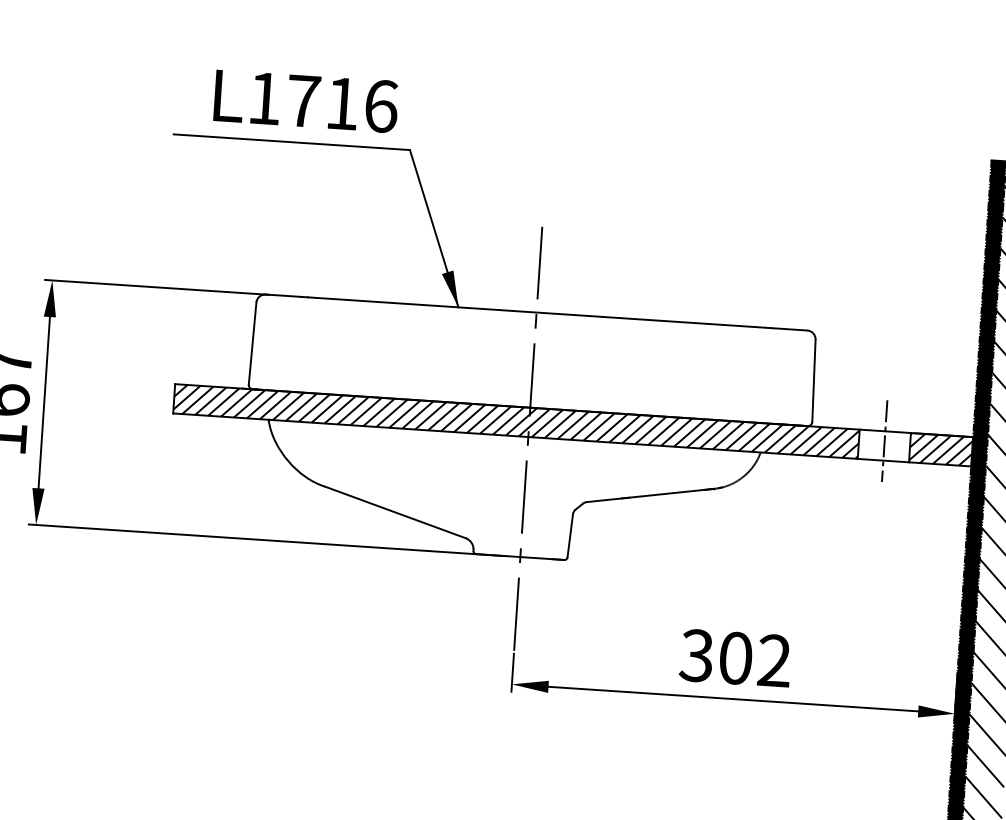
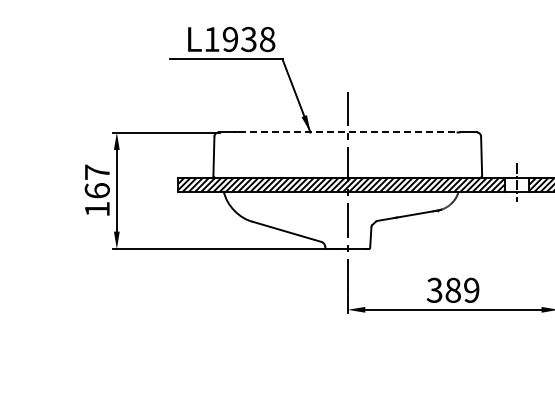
text: (341, 103) -> (248, 39), L1716 -> L1938
line: (536, 312) -> (347, 132), solid -> dashed
text: (755, 659) -> (462, 290), 302 -> 389

